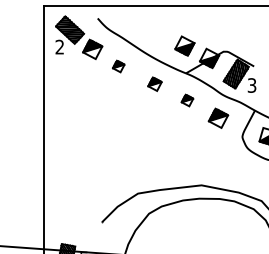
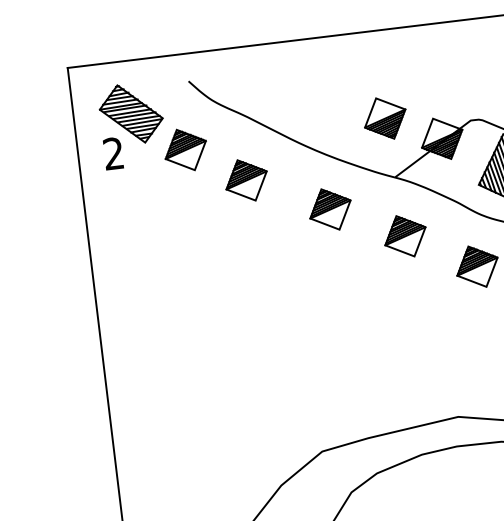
part: (118, 66) -> (246, 180), size x1.67
part: (154, 83) -> (329, 207), size x1.43
part: (187, 100) -> (405, 236), size x1.67

